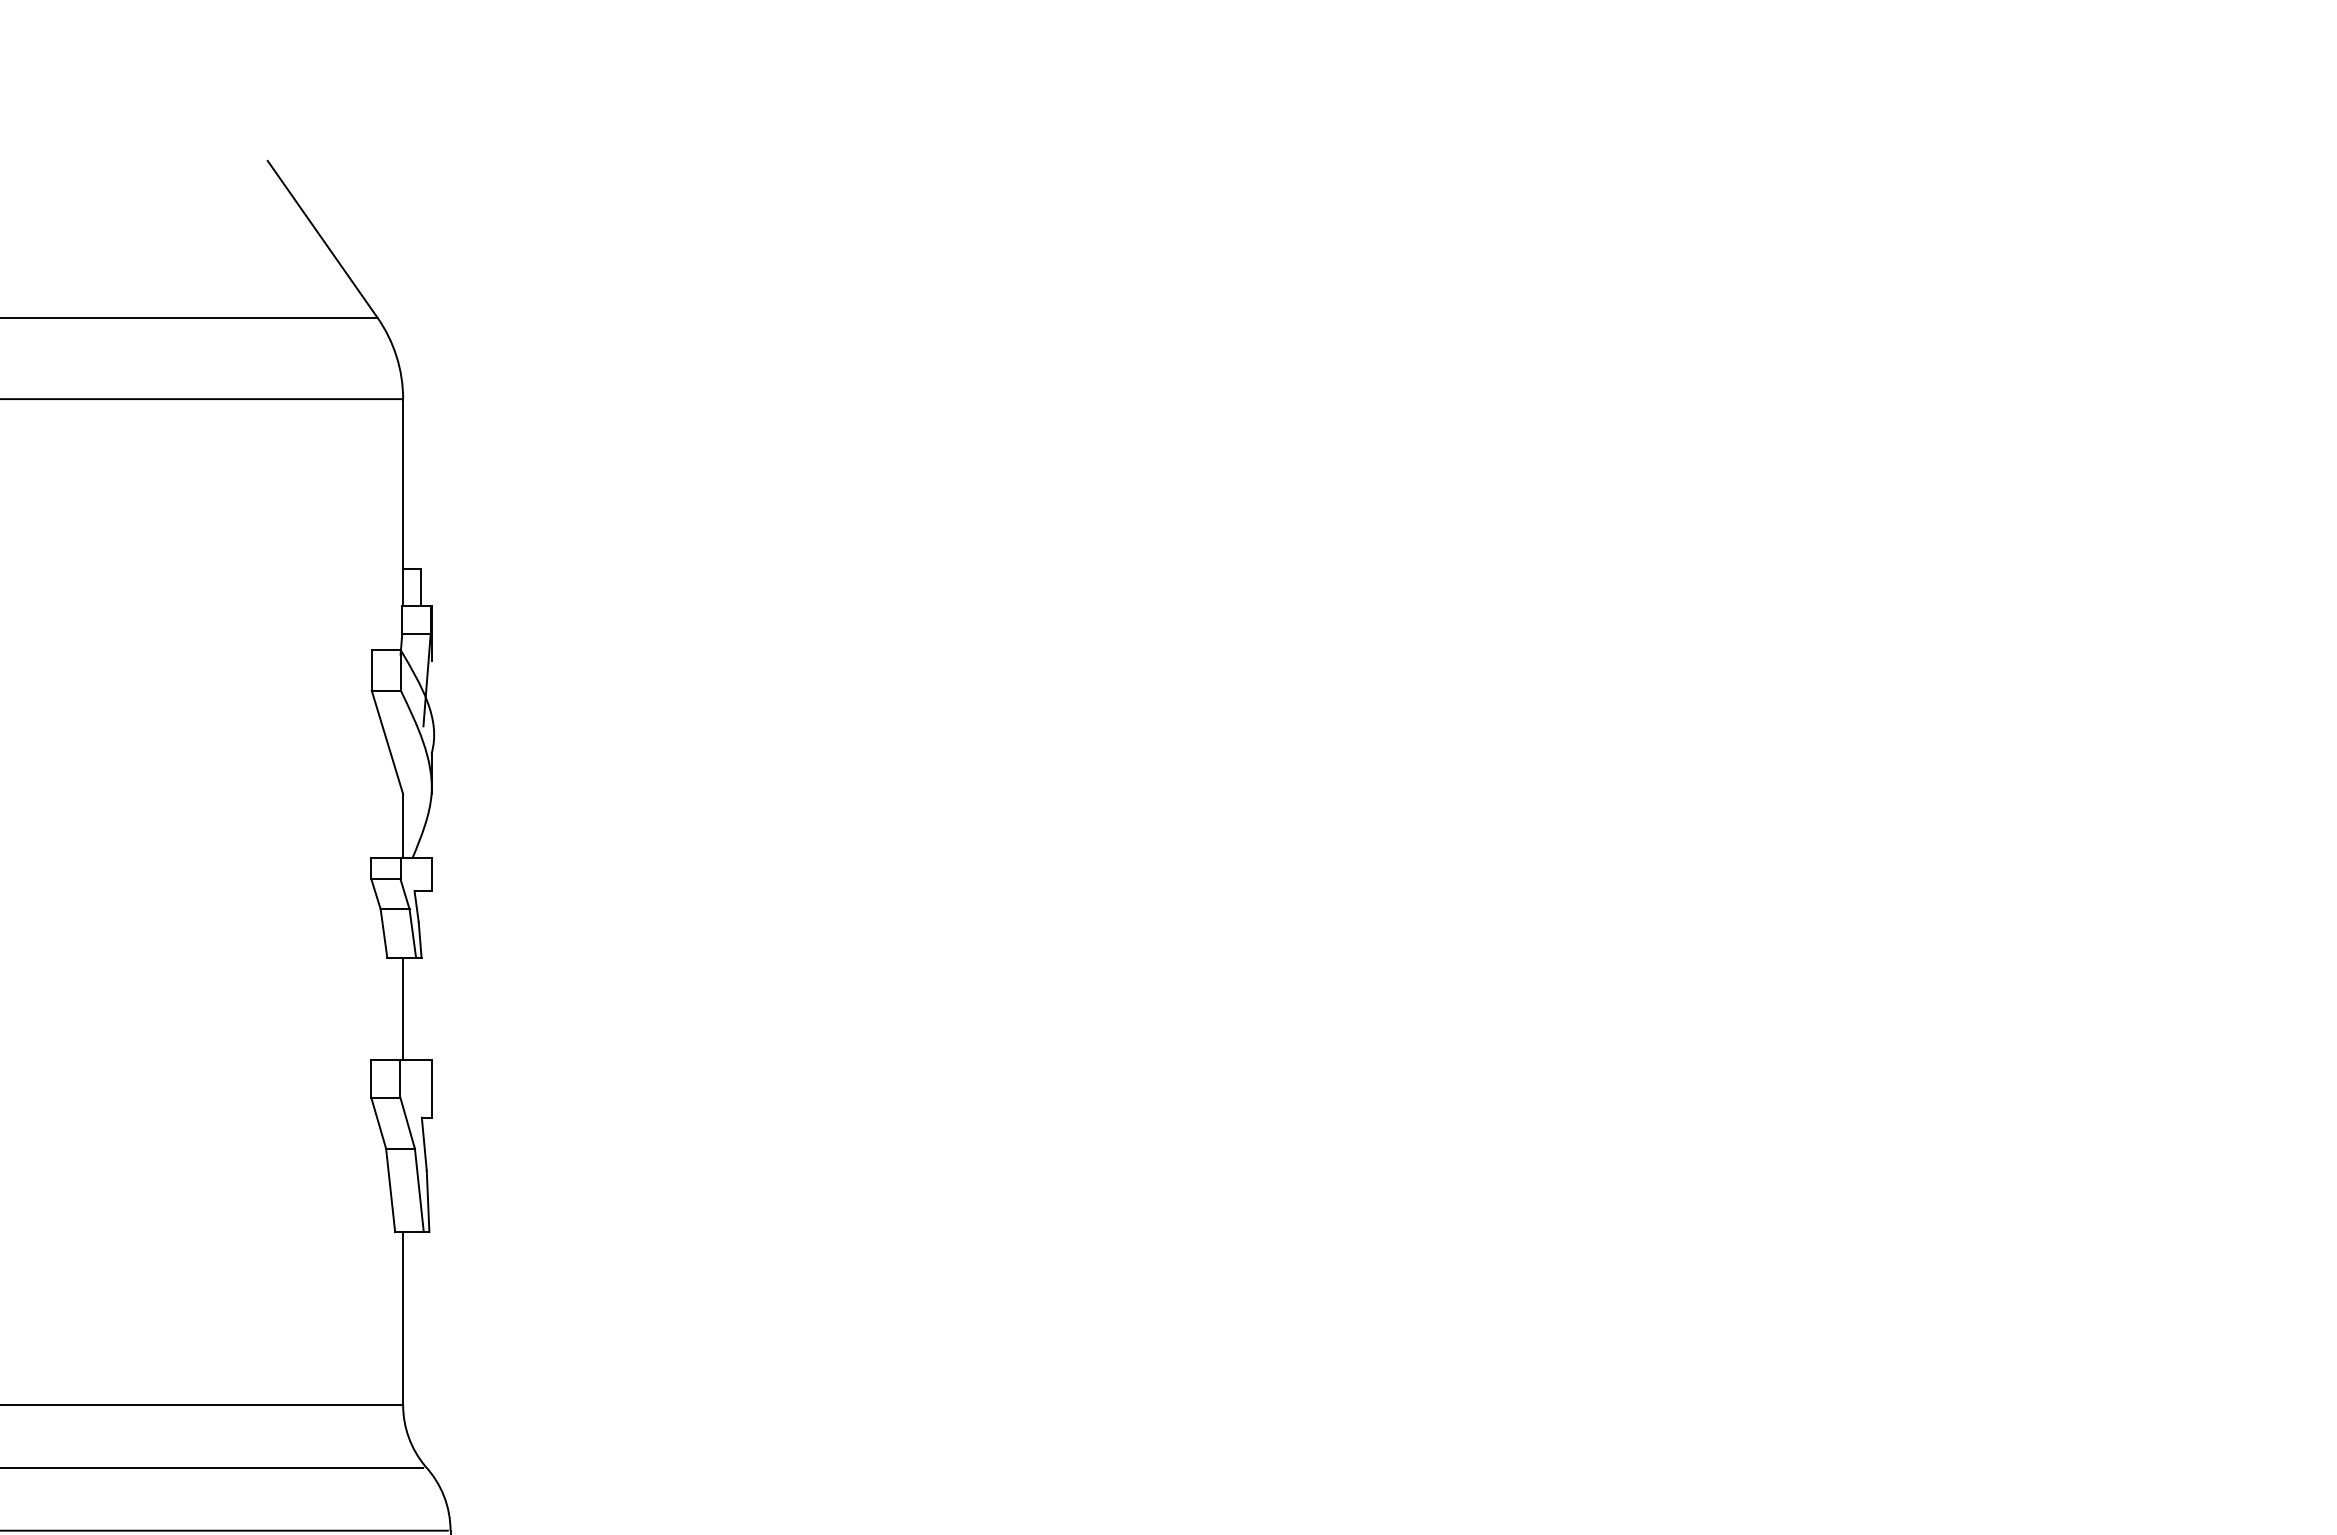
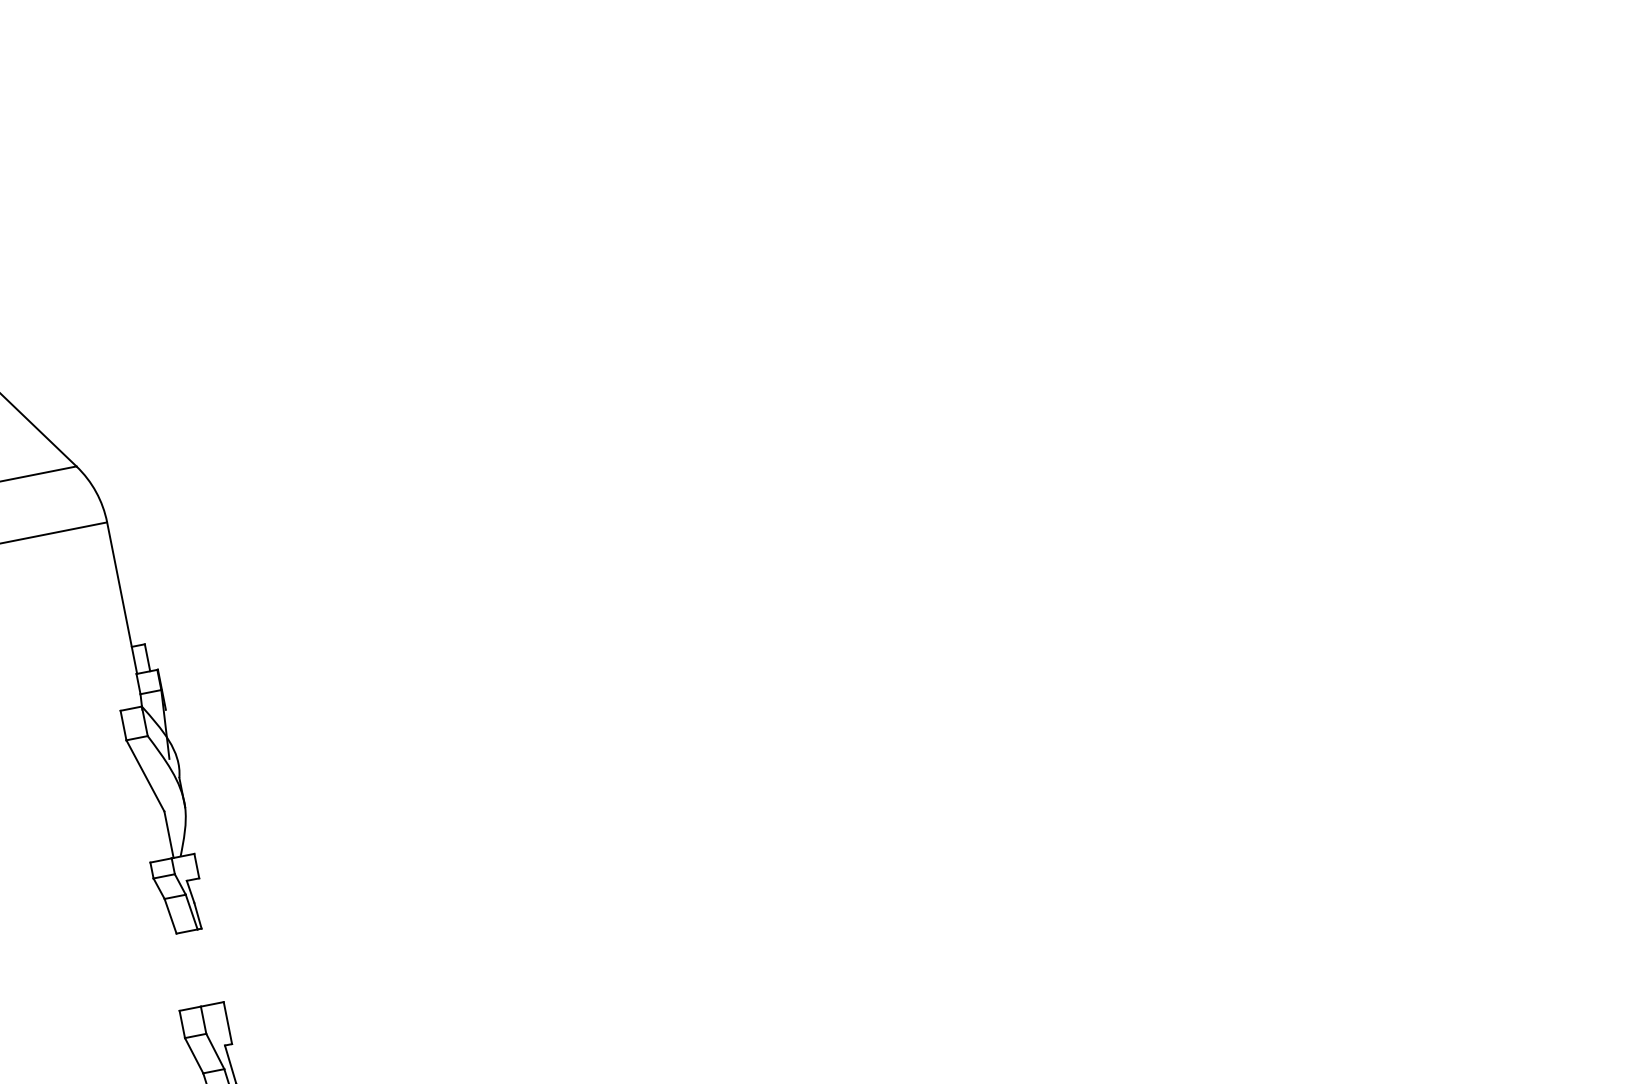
line: (403, 1008) -> (195, 968), removed

